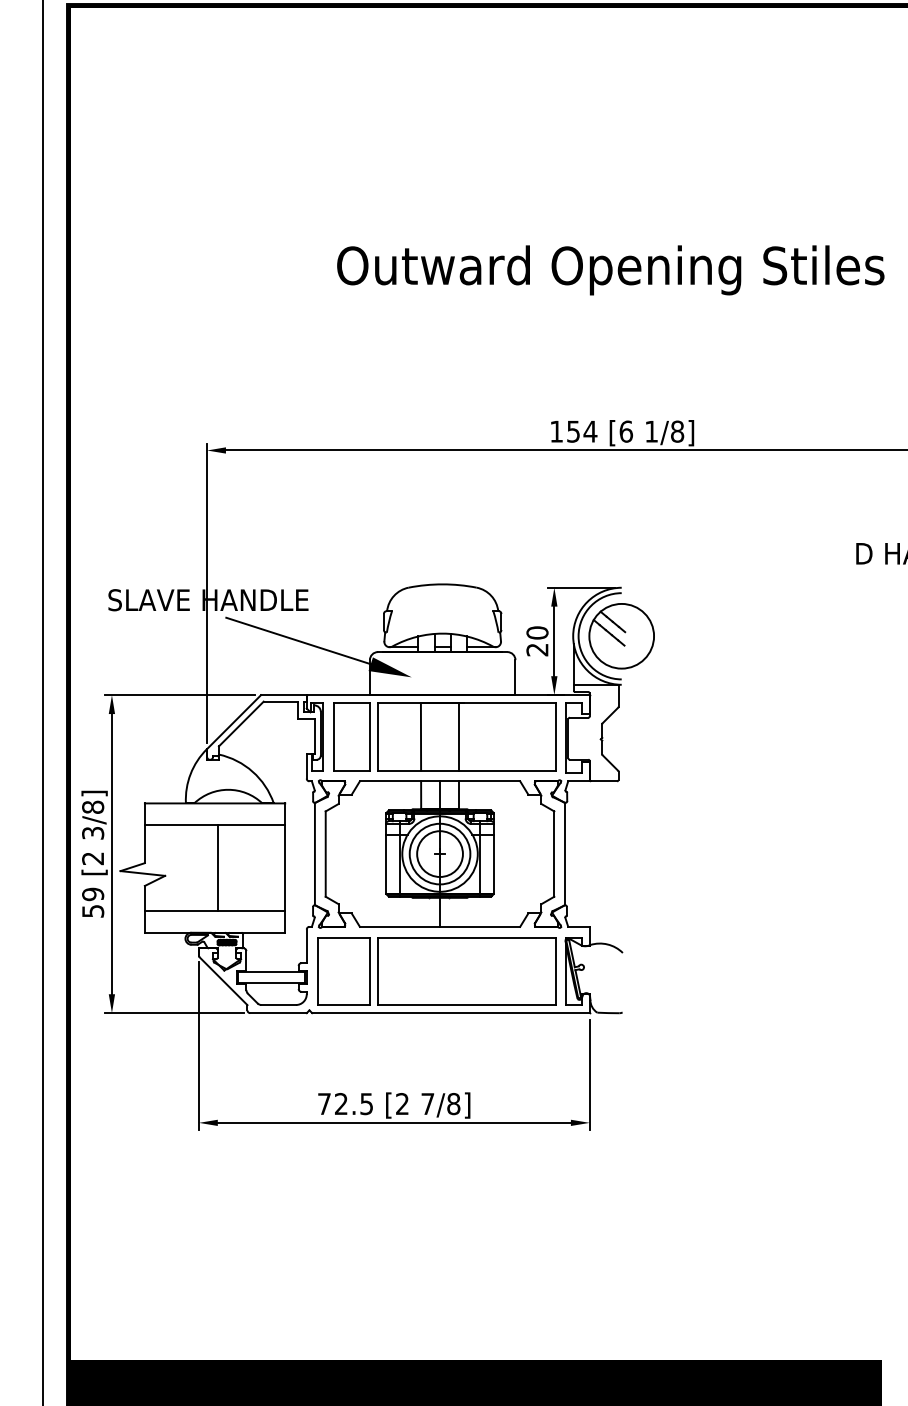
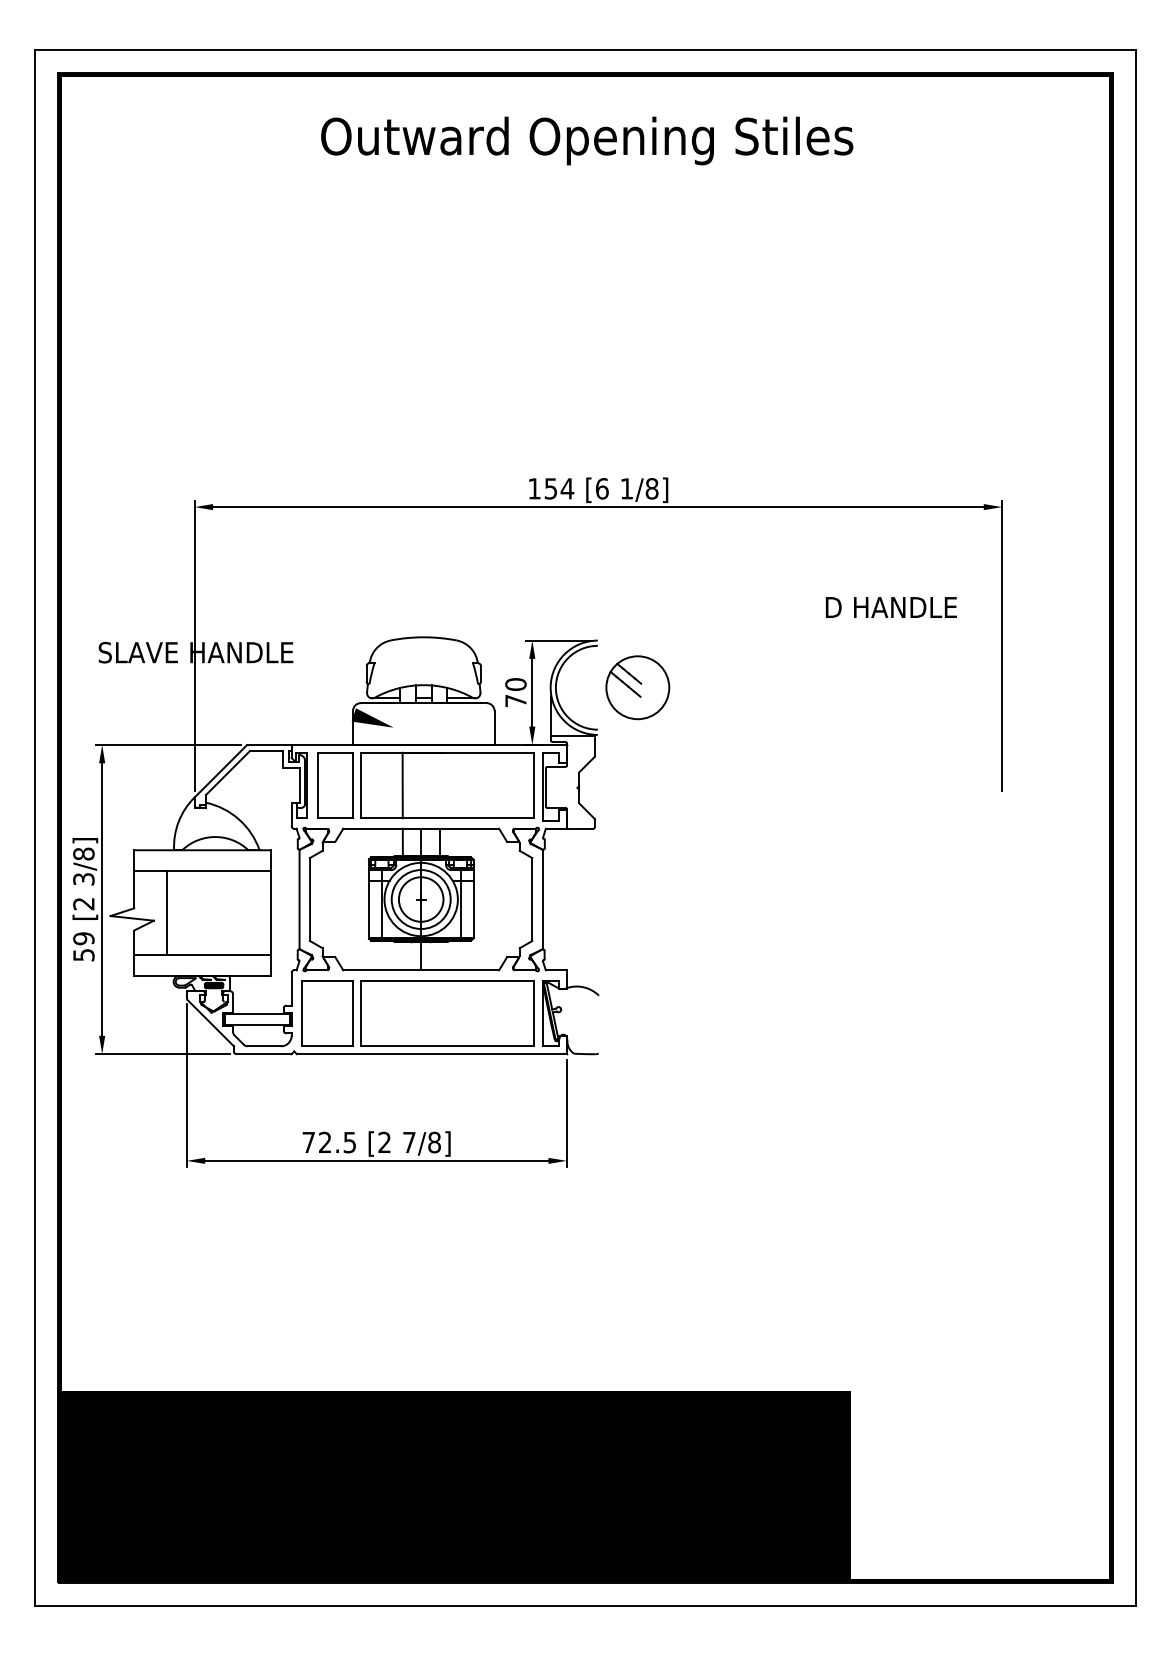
text: (611, 269) -> (587, 140), moved
part: (621, 636) -> (637, 687), moved
line: (298, 640) -> (283, 691), removed
text: (537, 650) -> (515, 701), 20 -> 70
line: (458, 736) -> (439, 785), removed
line: (218, 868) -> (167, 913), moved

